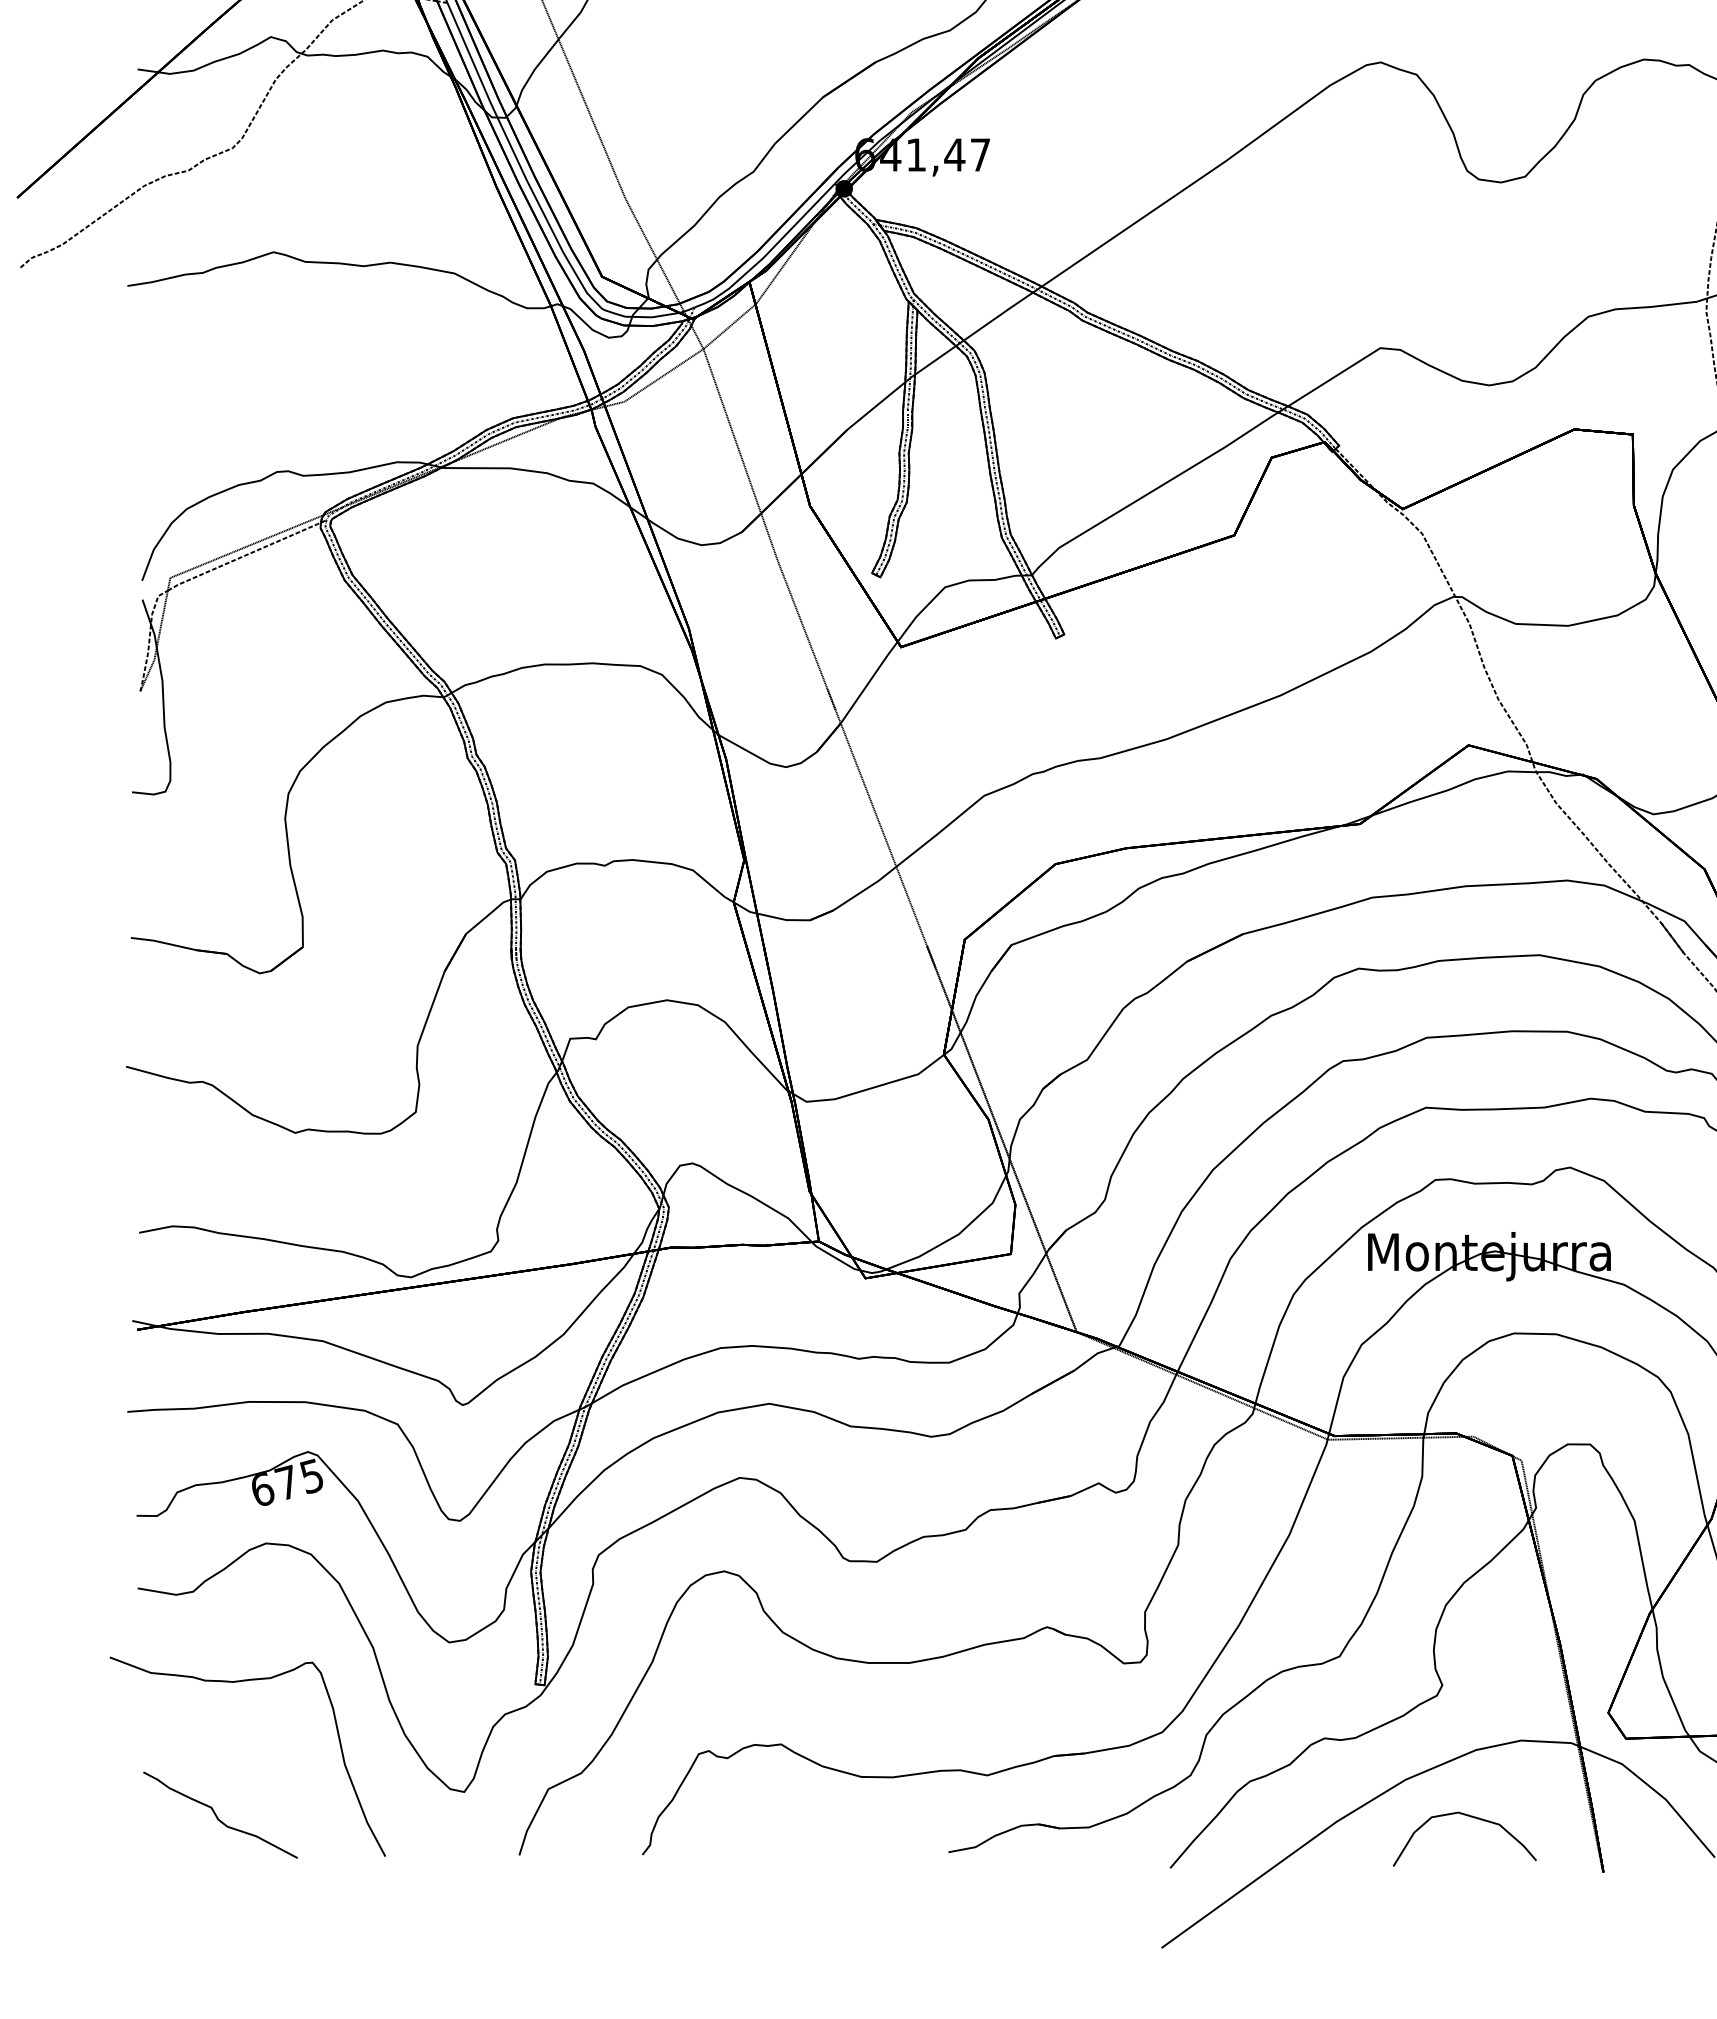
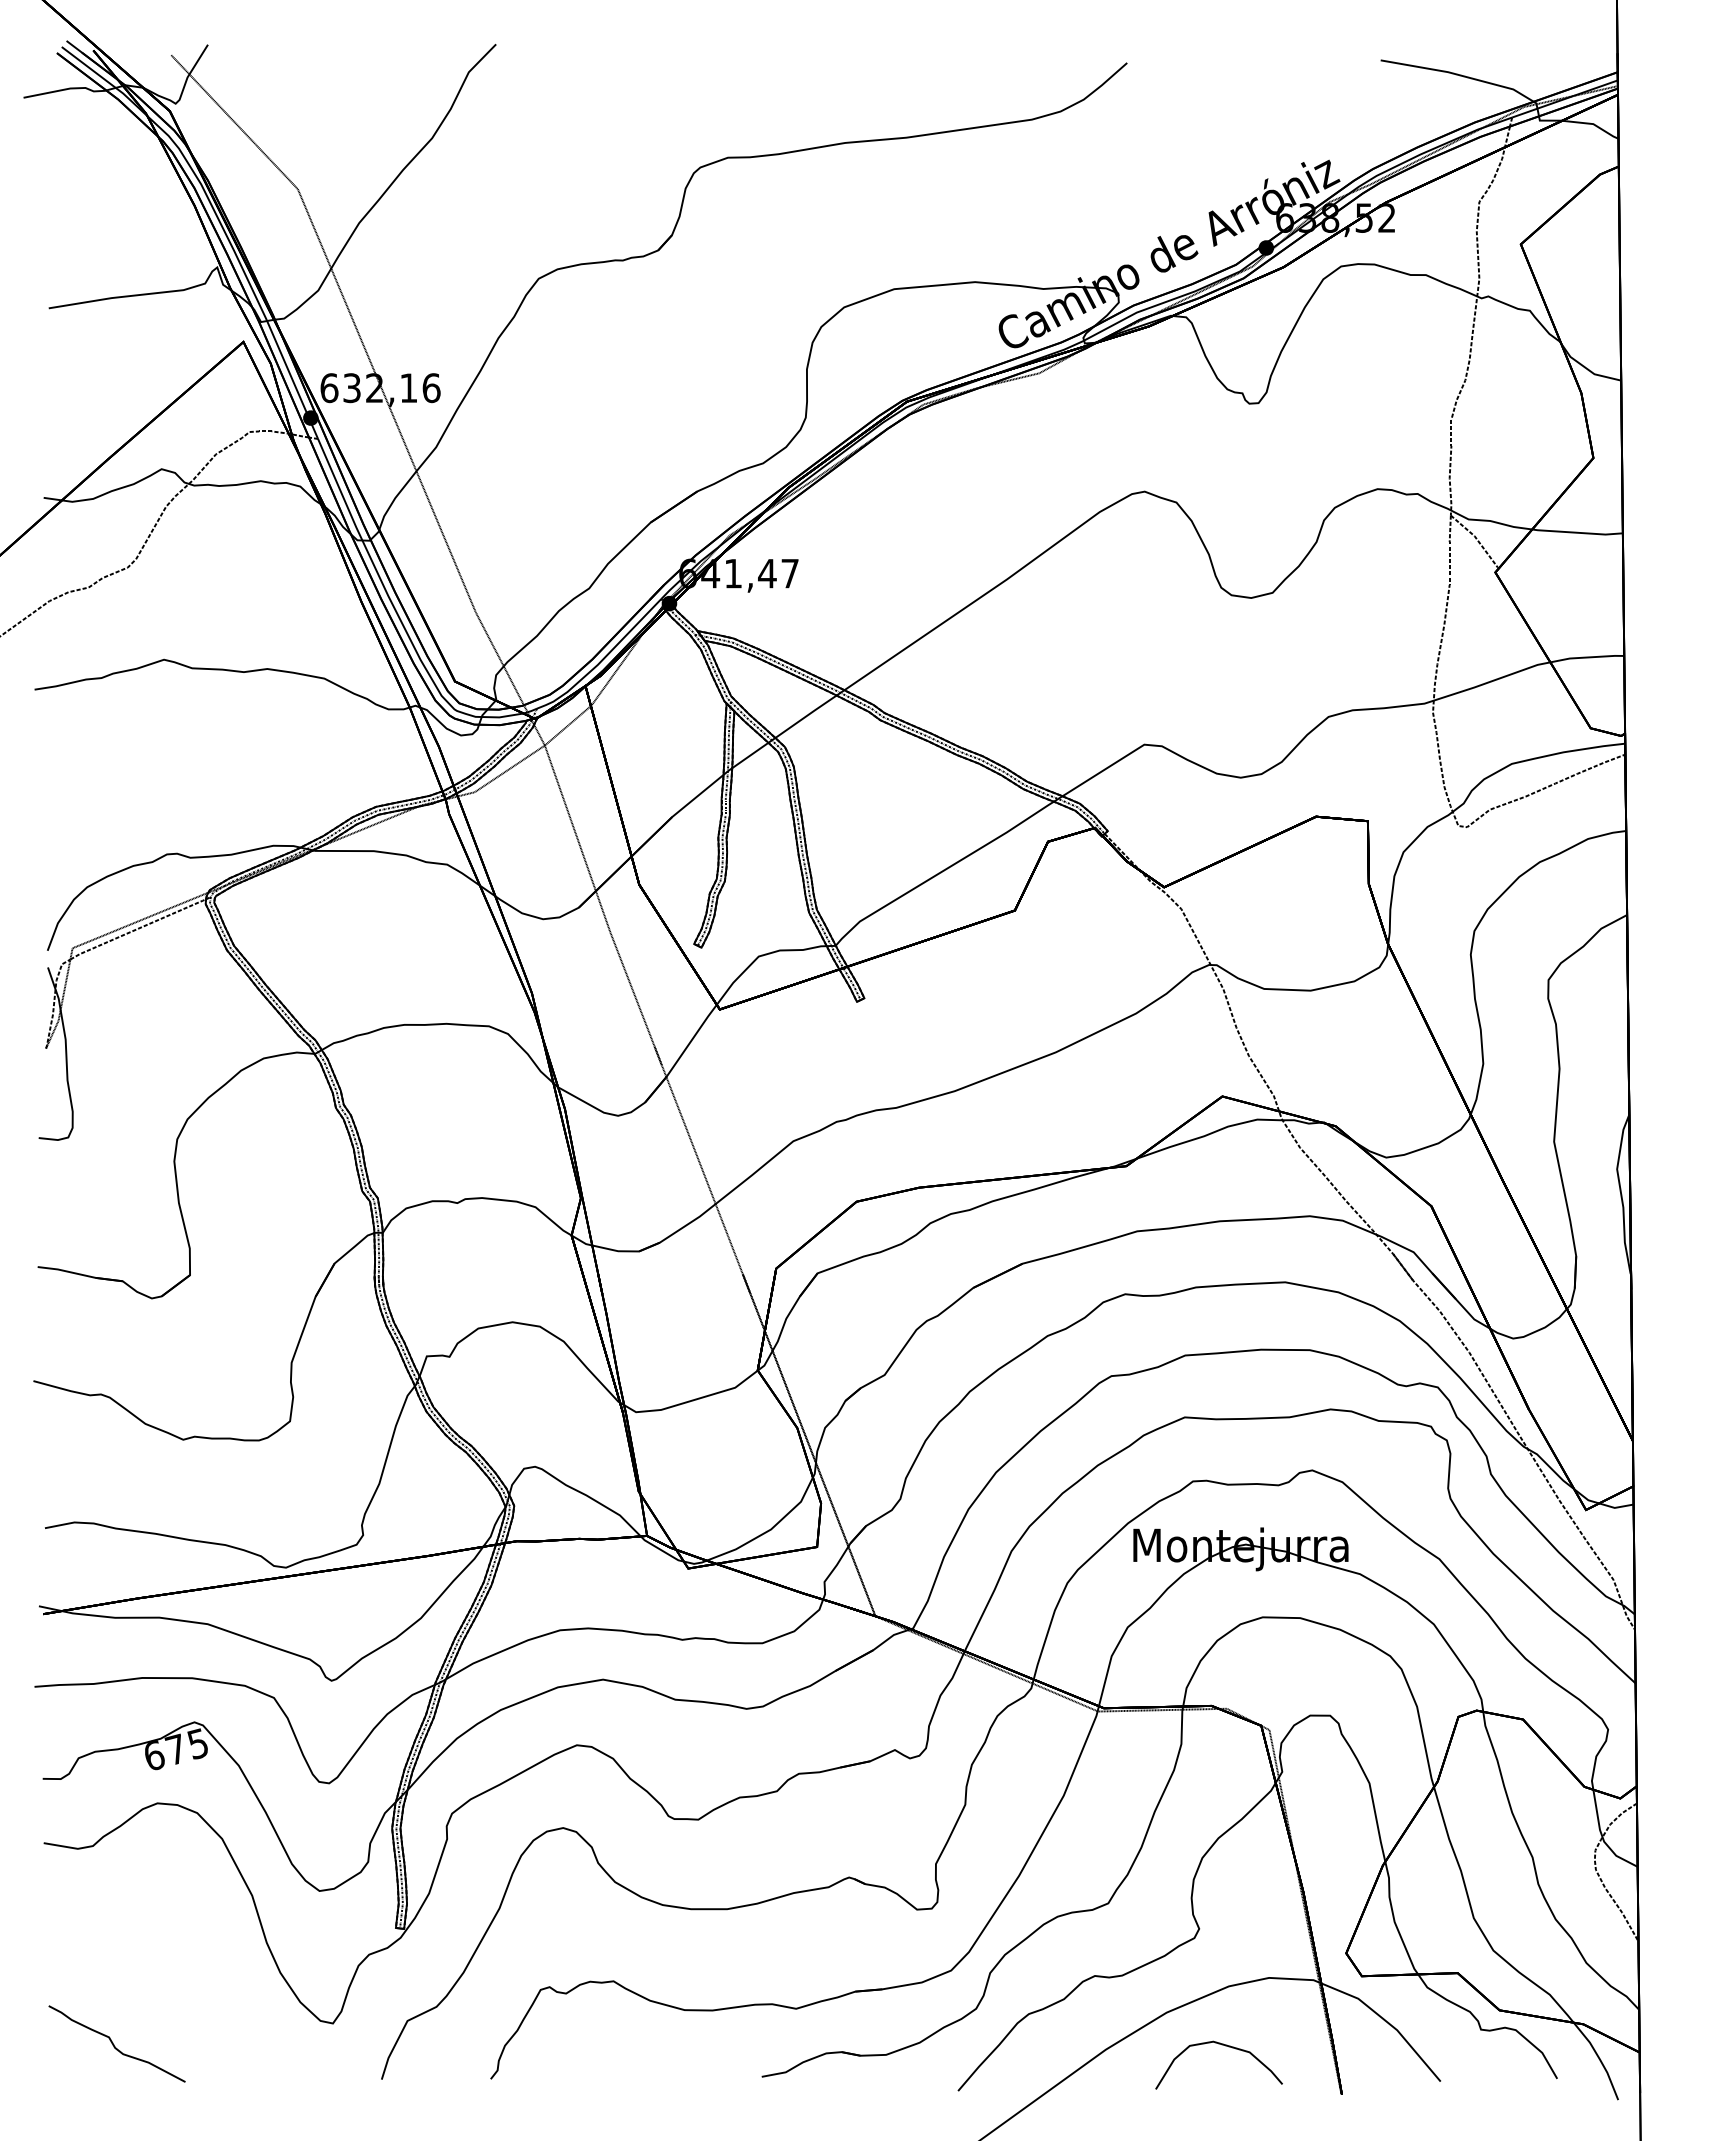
curve: (240, 1682) -> (134, 1926), removed

